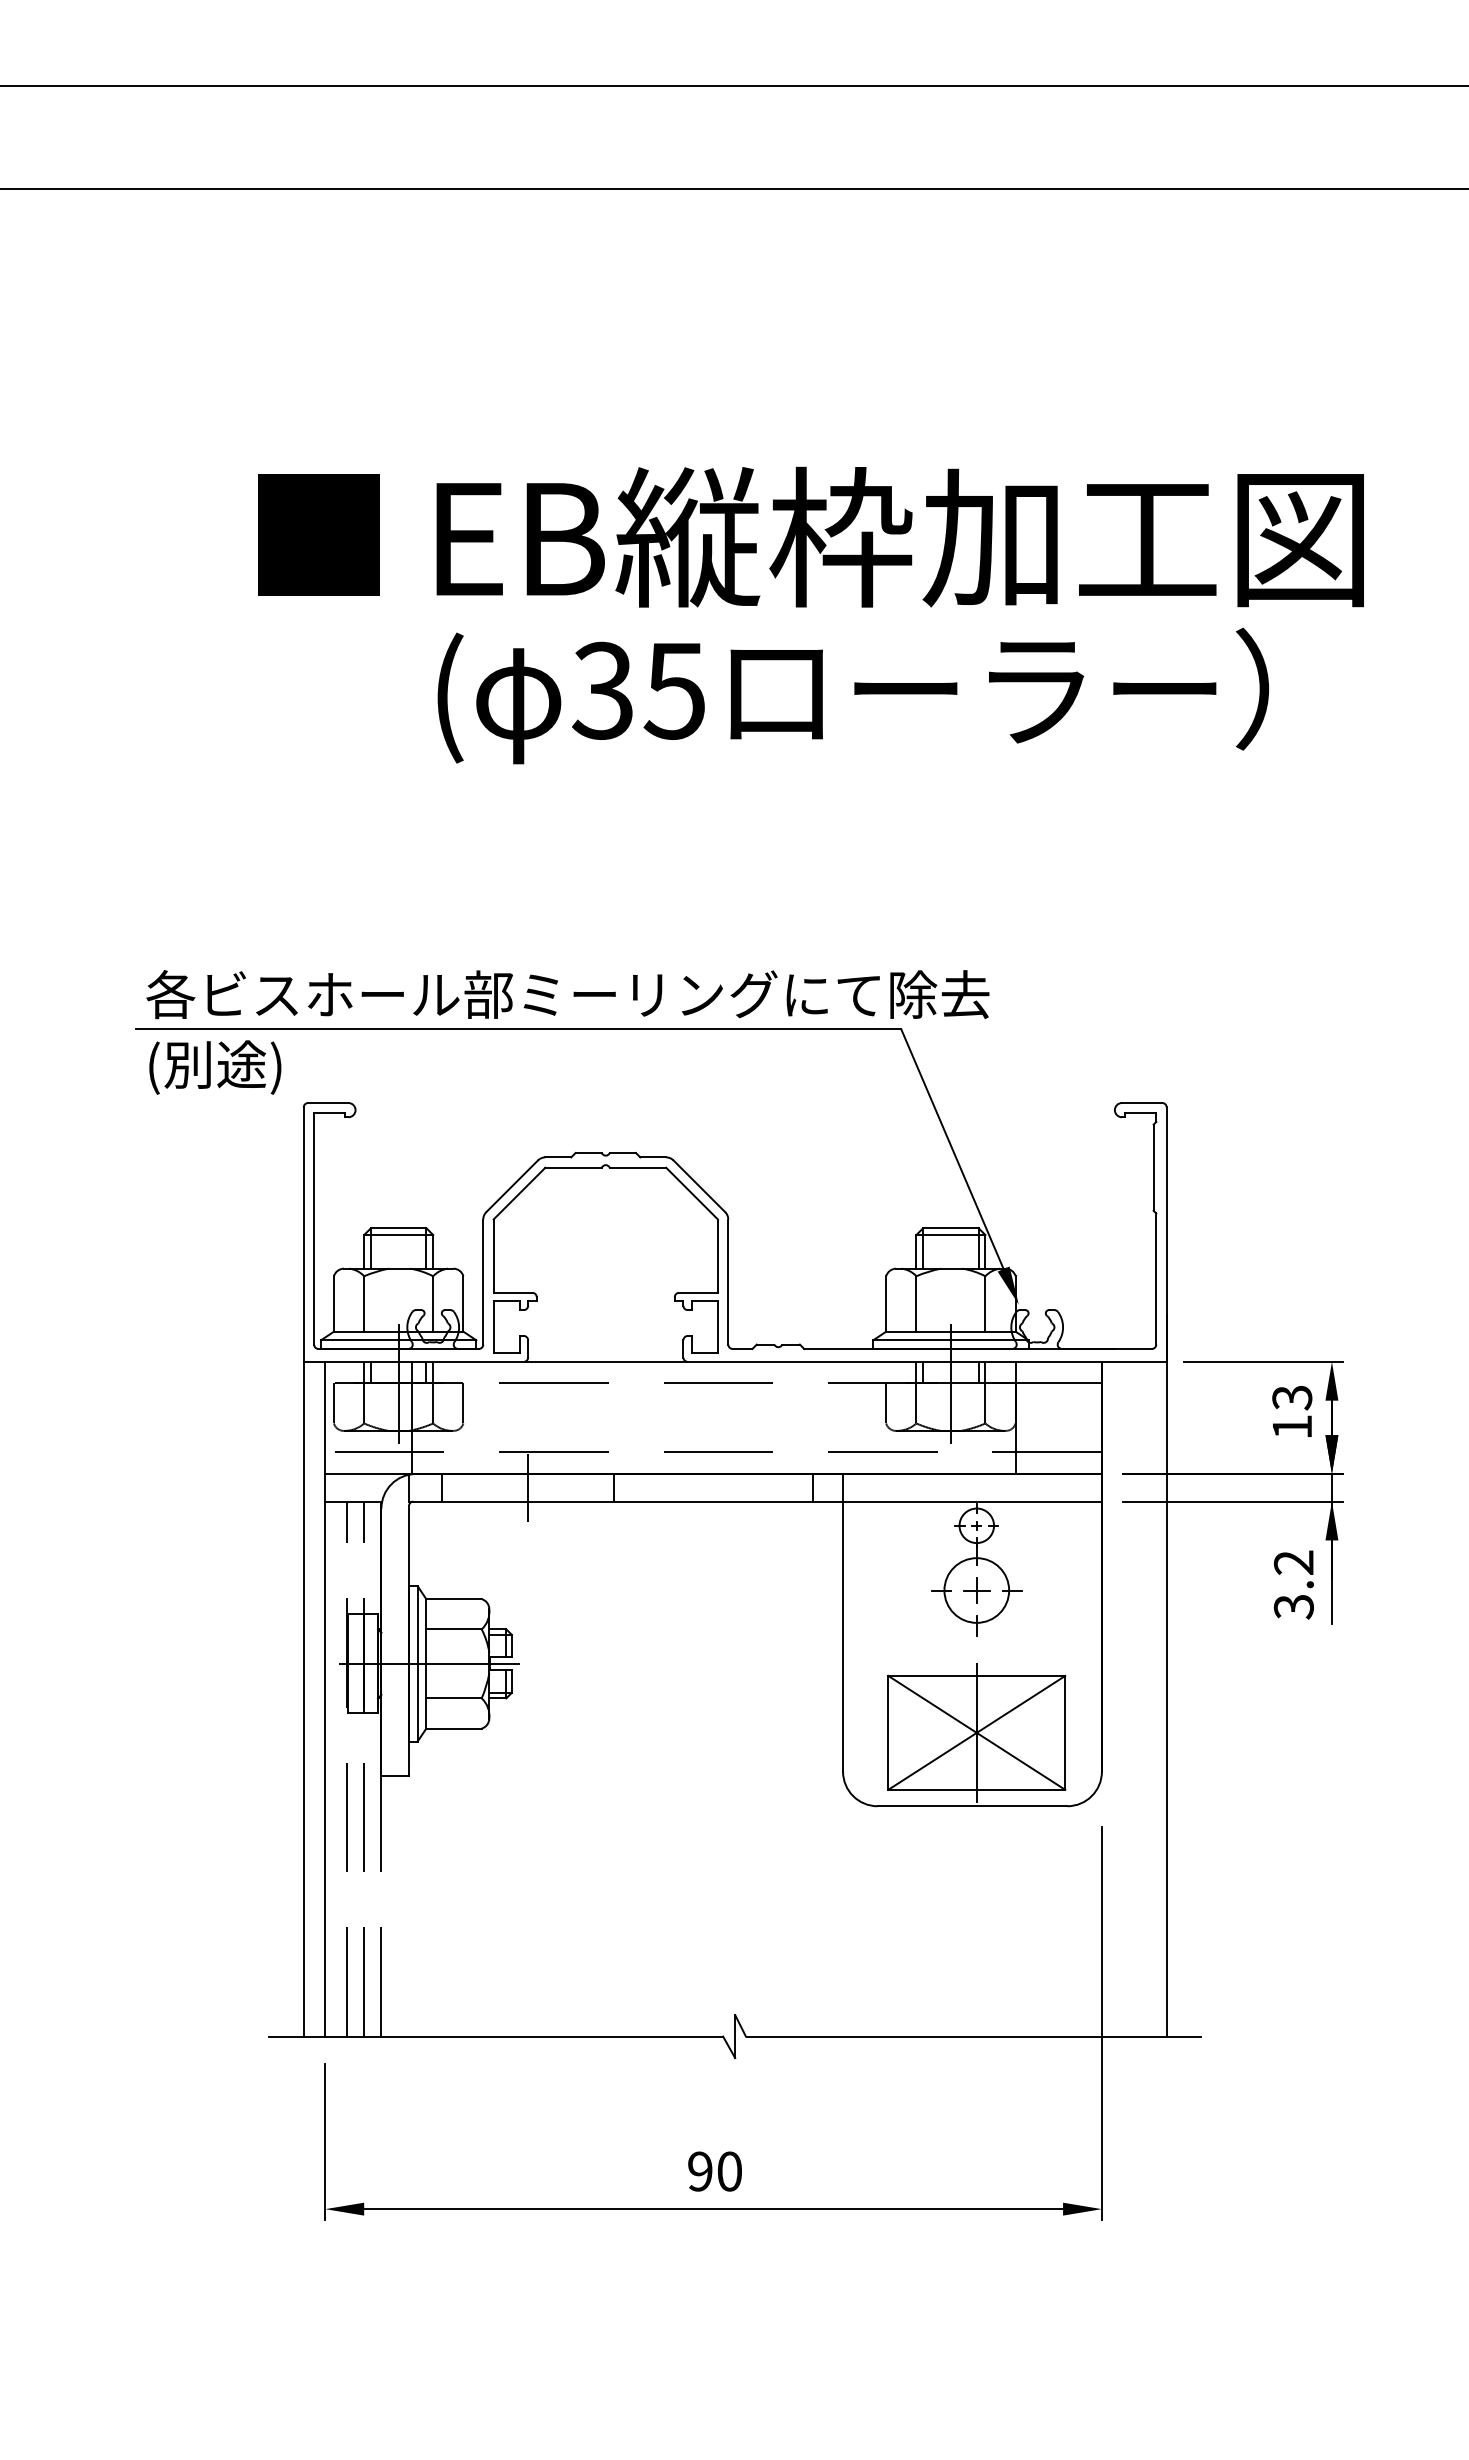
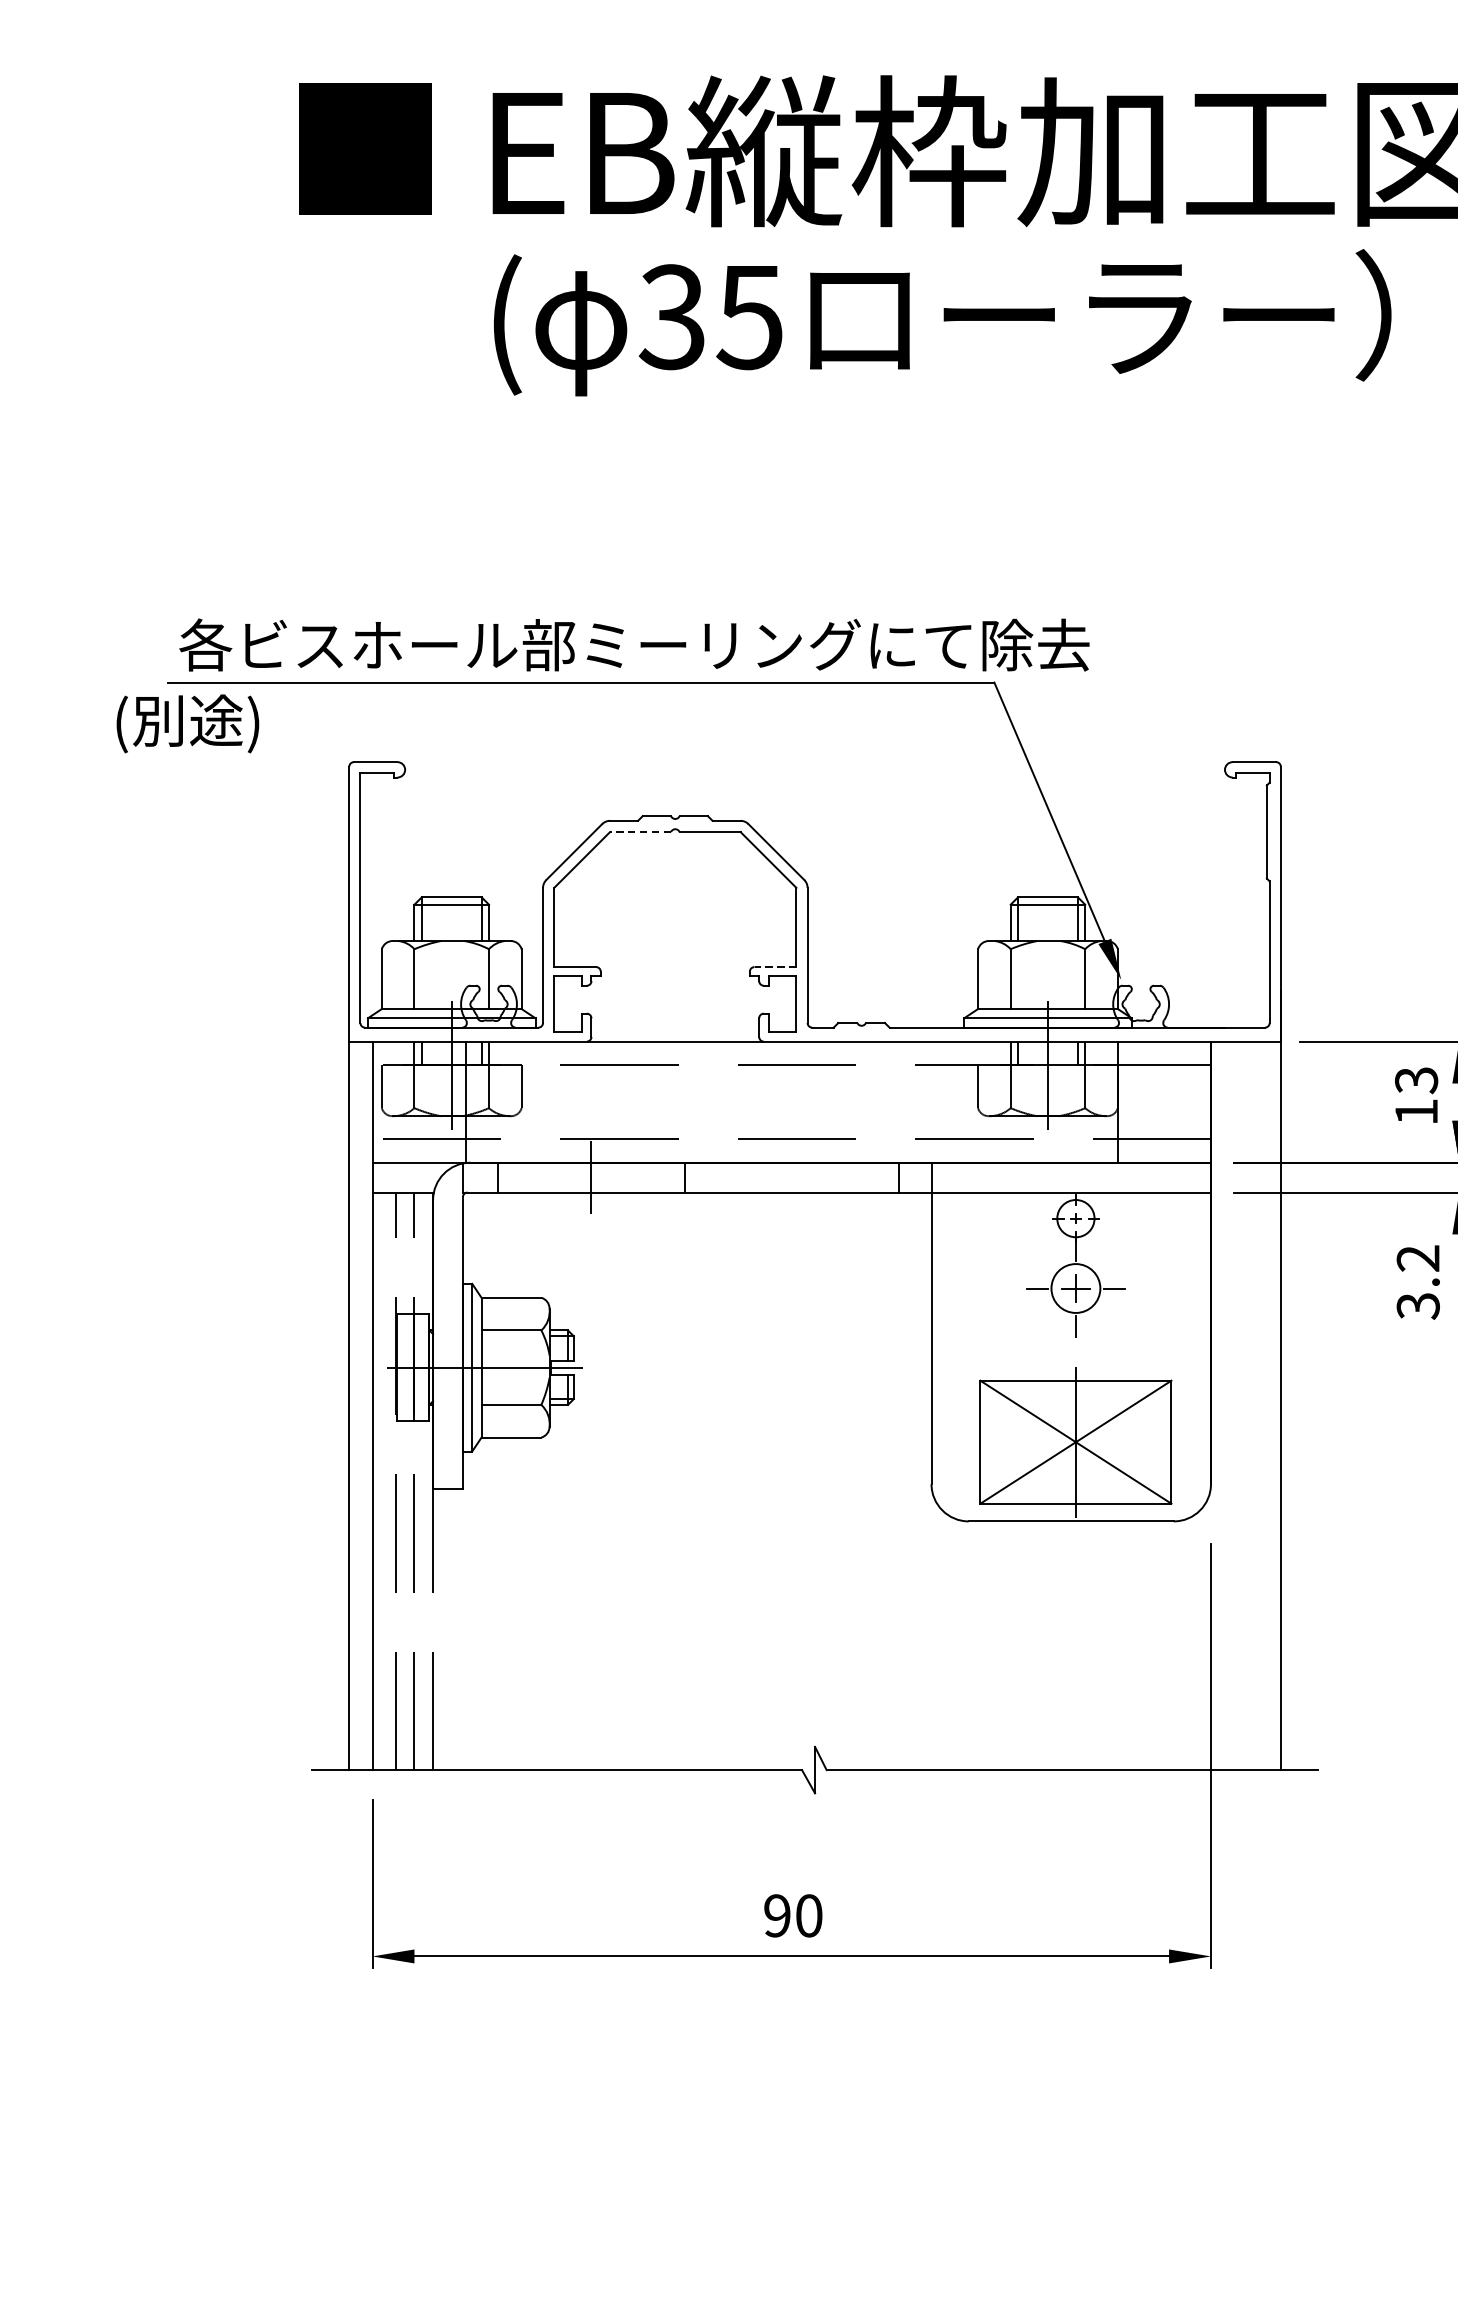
text: (215, 1067) -> (188, 723), moved
line: (573, 1167) -> (640, 831), solid -> dashed
line: (698, 1292) -> (775, 966), solid -> dashed
circle: (976, 1590) -> (1075, 1288), size x0.7

